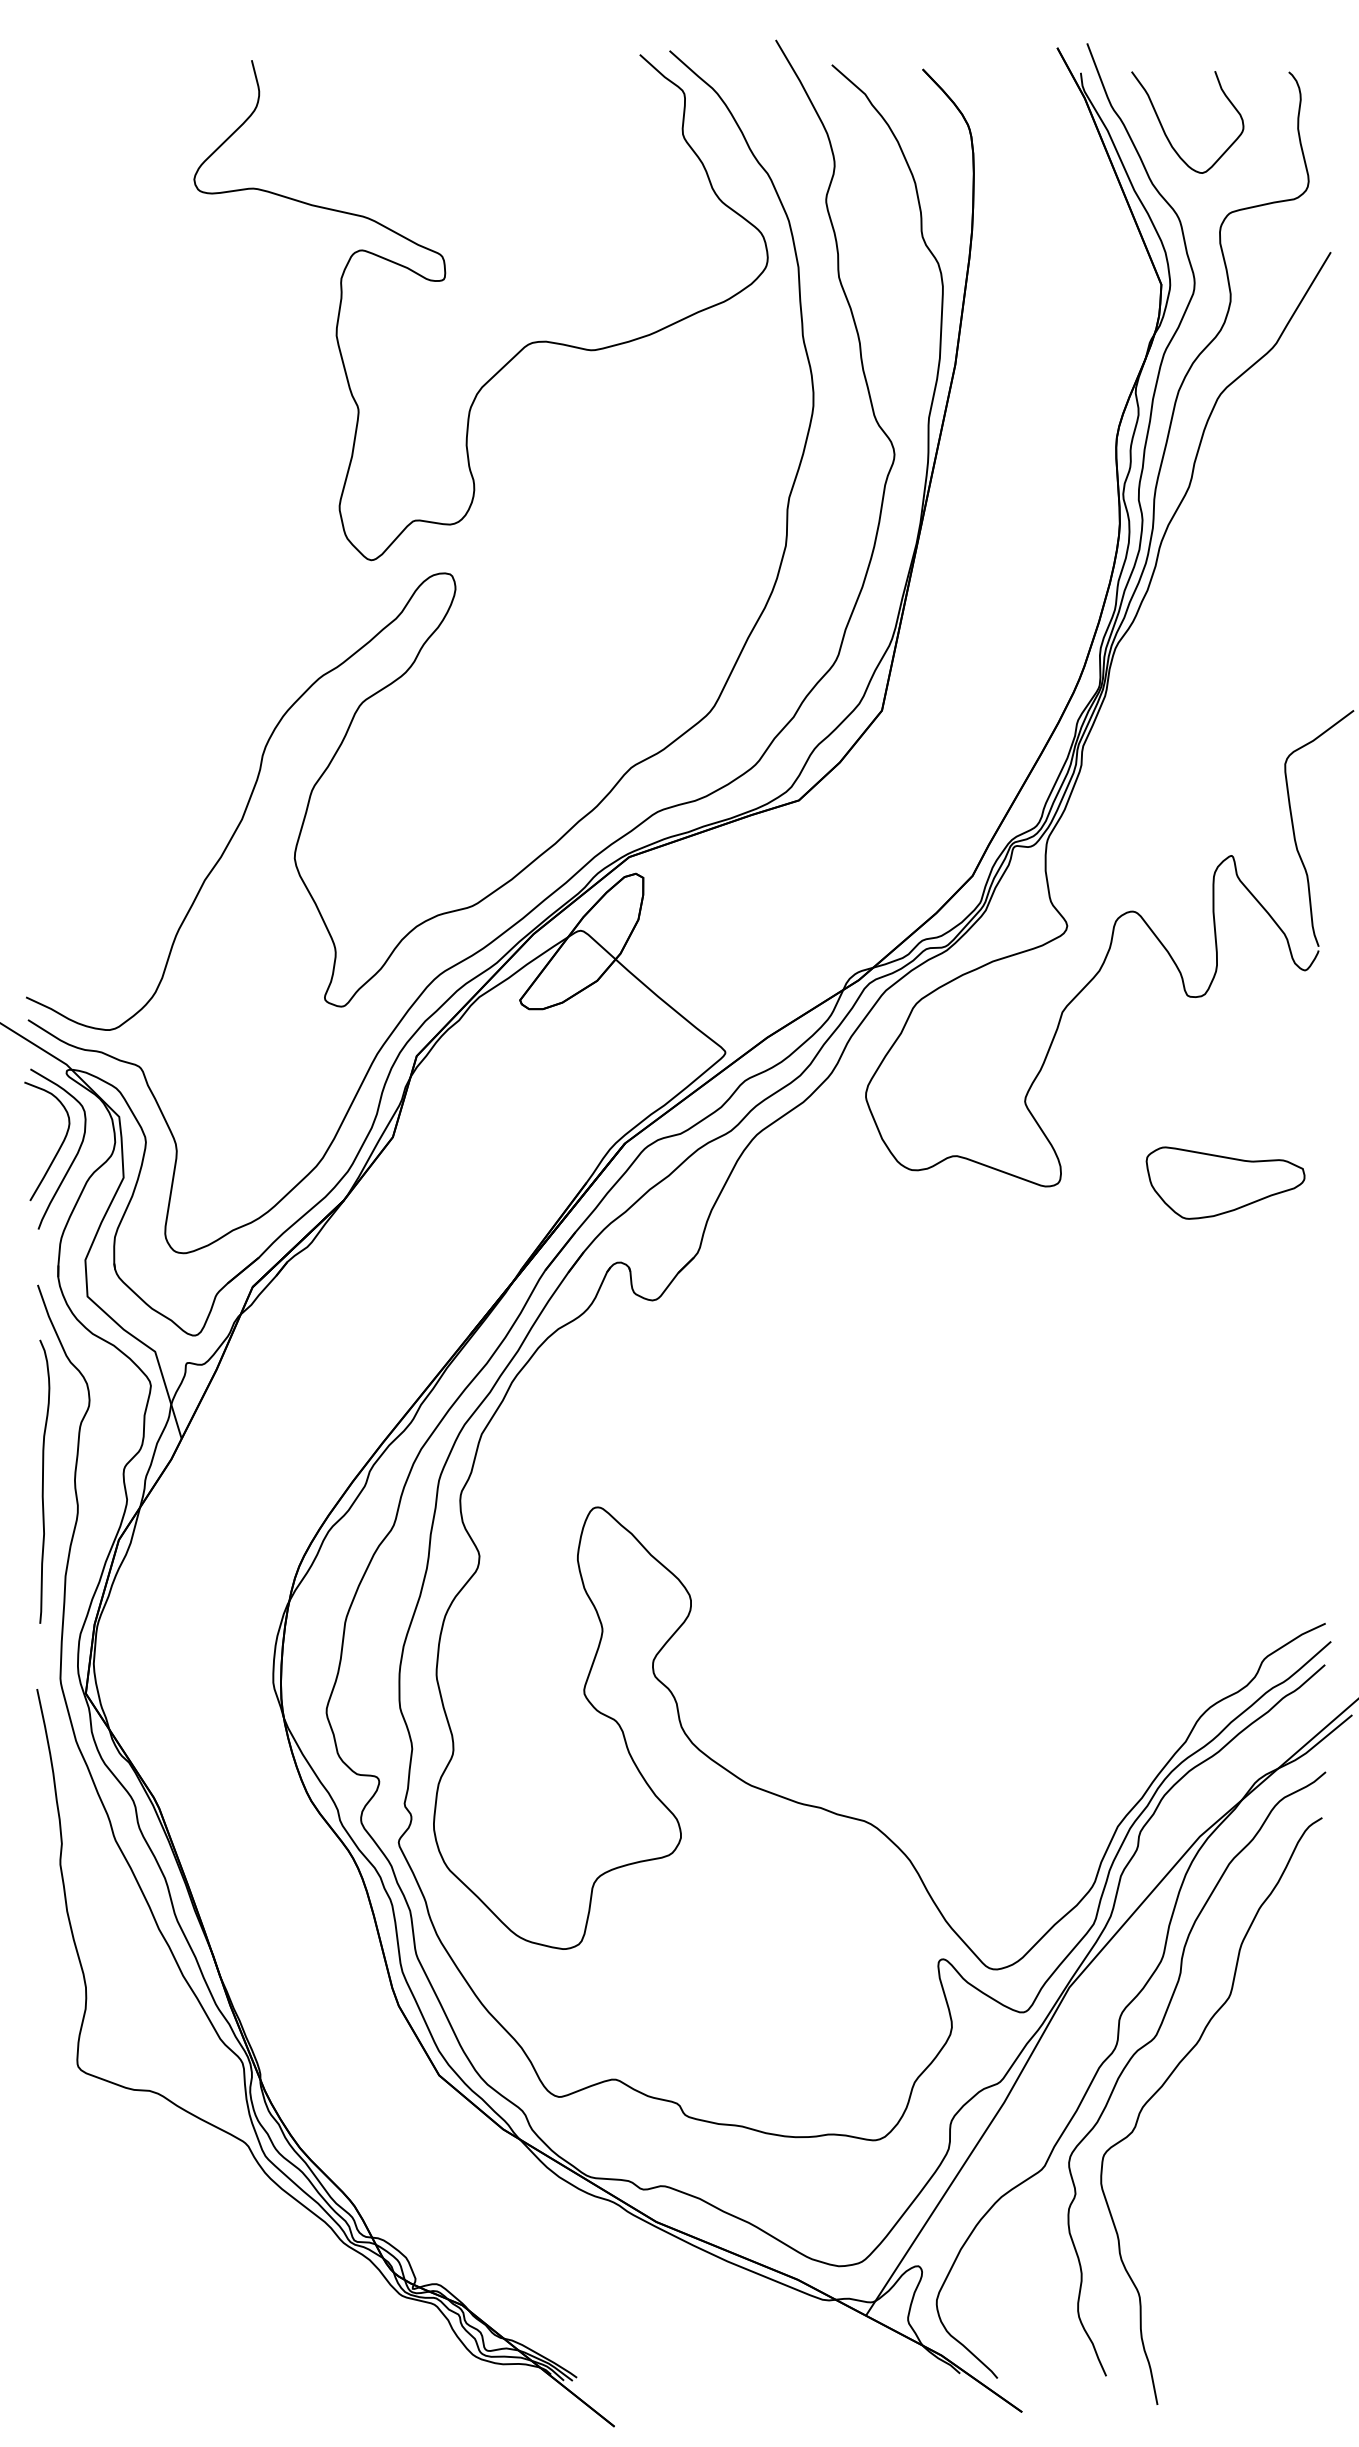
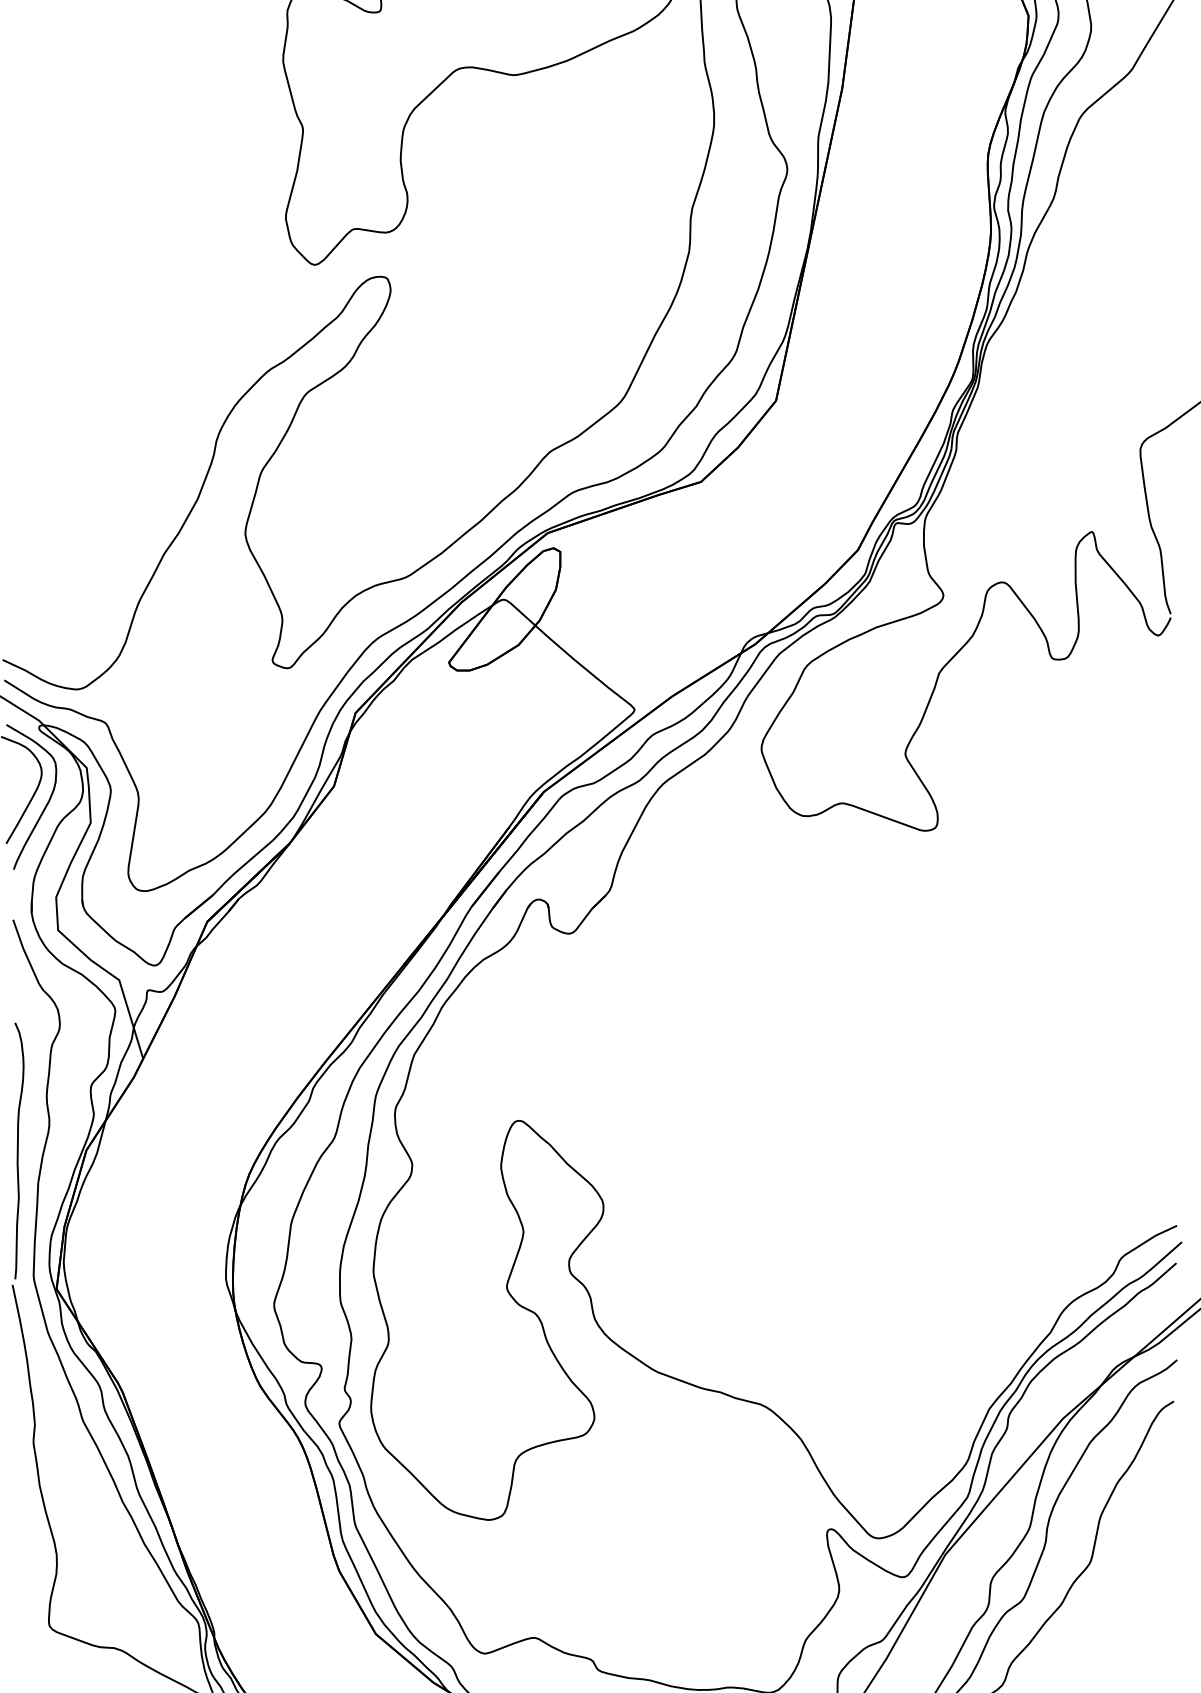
part: (1225, 1182) -> (1086, 827), removed
curve: (43, 1481) -> (18, 1150), moved

